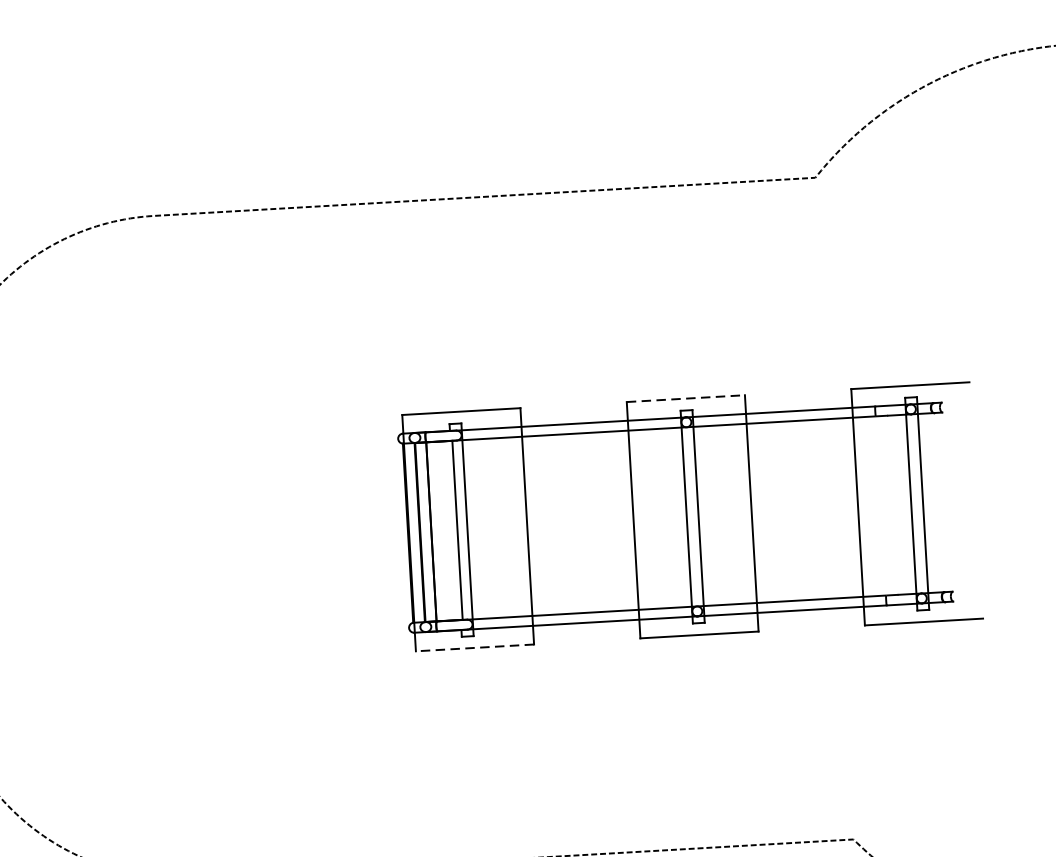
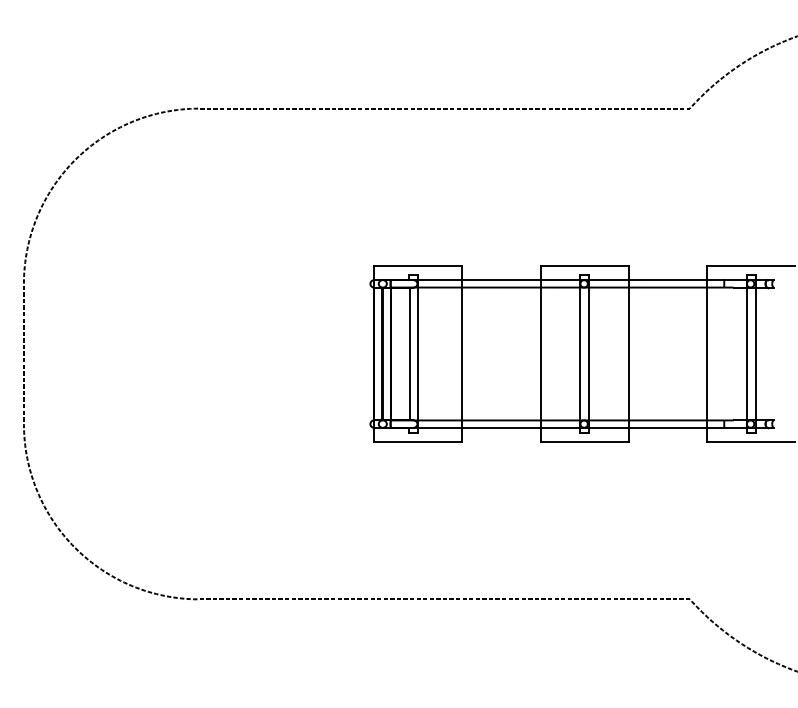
line: (685, 398) -> (584, 266), dashed -> solid
line: (475, 647) -> (418, 441), dashed -> solid

